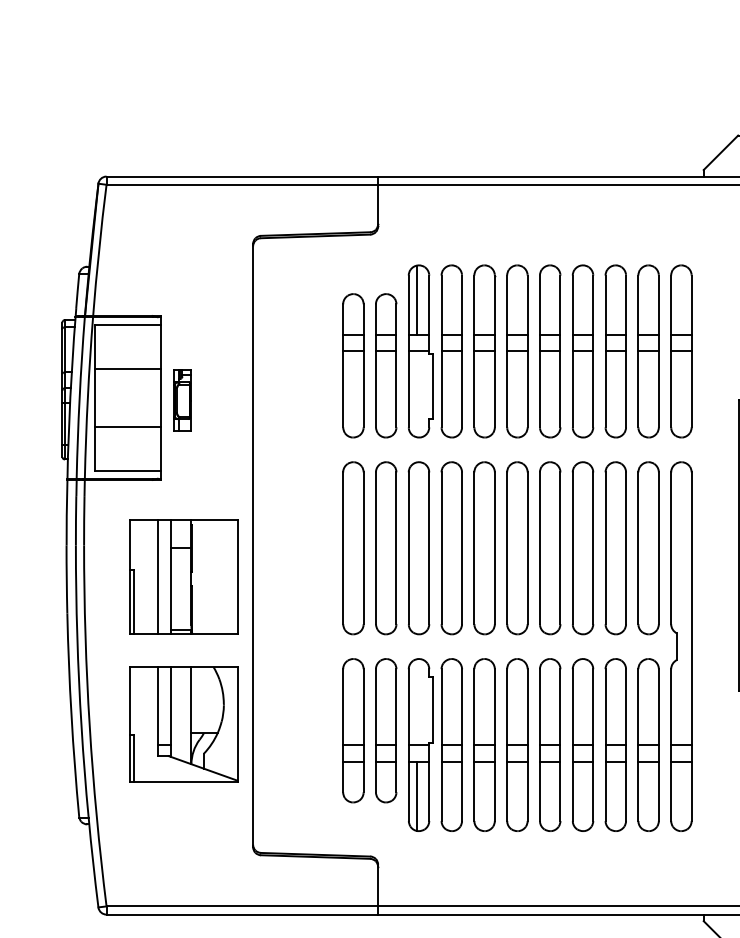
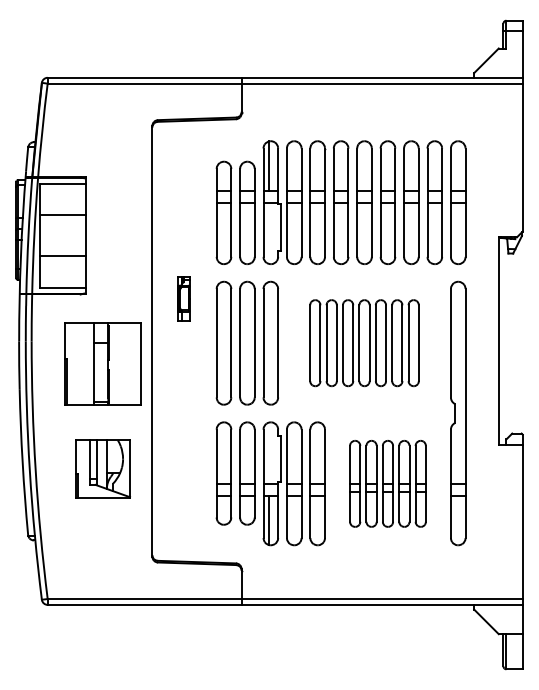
part: (181, 400) -> (183, 298), moved
part: (550, 547) -> (364, 342), size x0.7
line: (158, 576) -> (84, 363), removed
part: (184, 723) -> (103, 468), size x0.7
part: (582, 744) -> (387, 483), size x0.7

